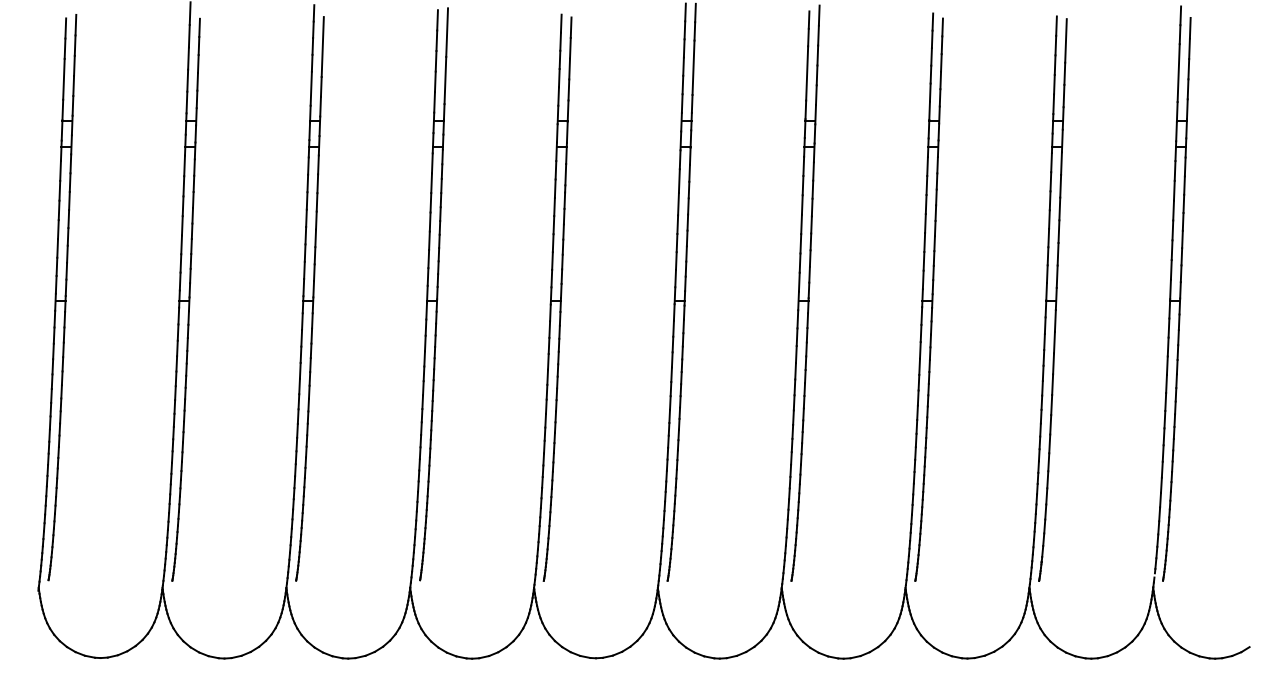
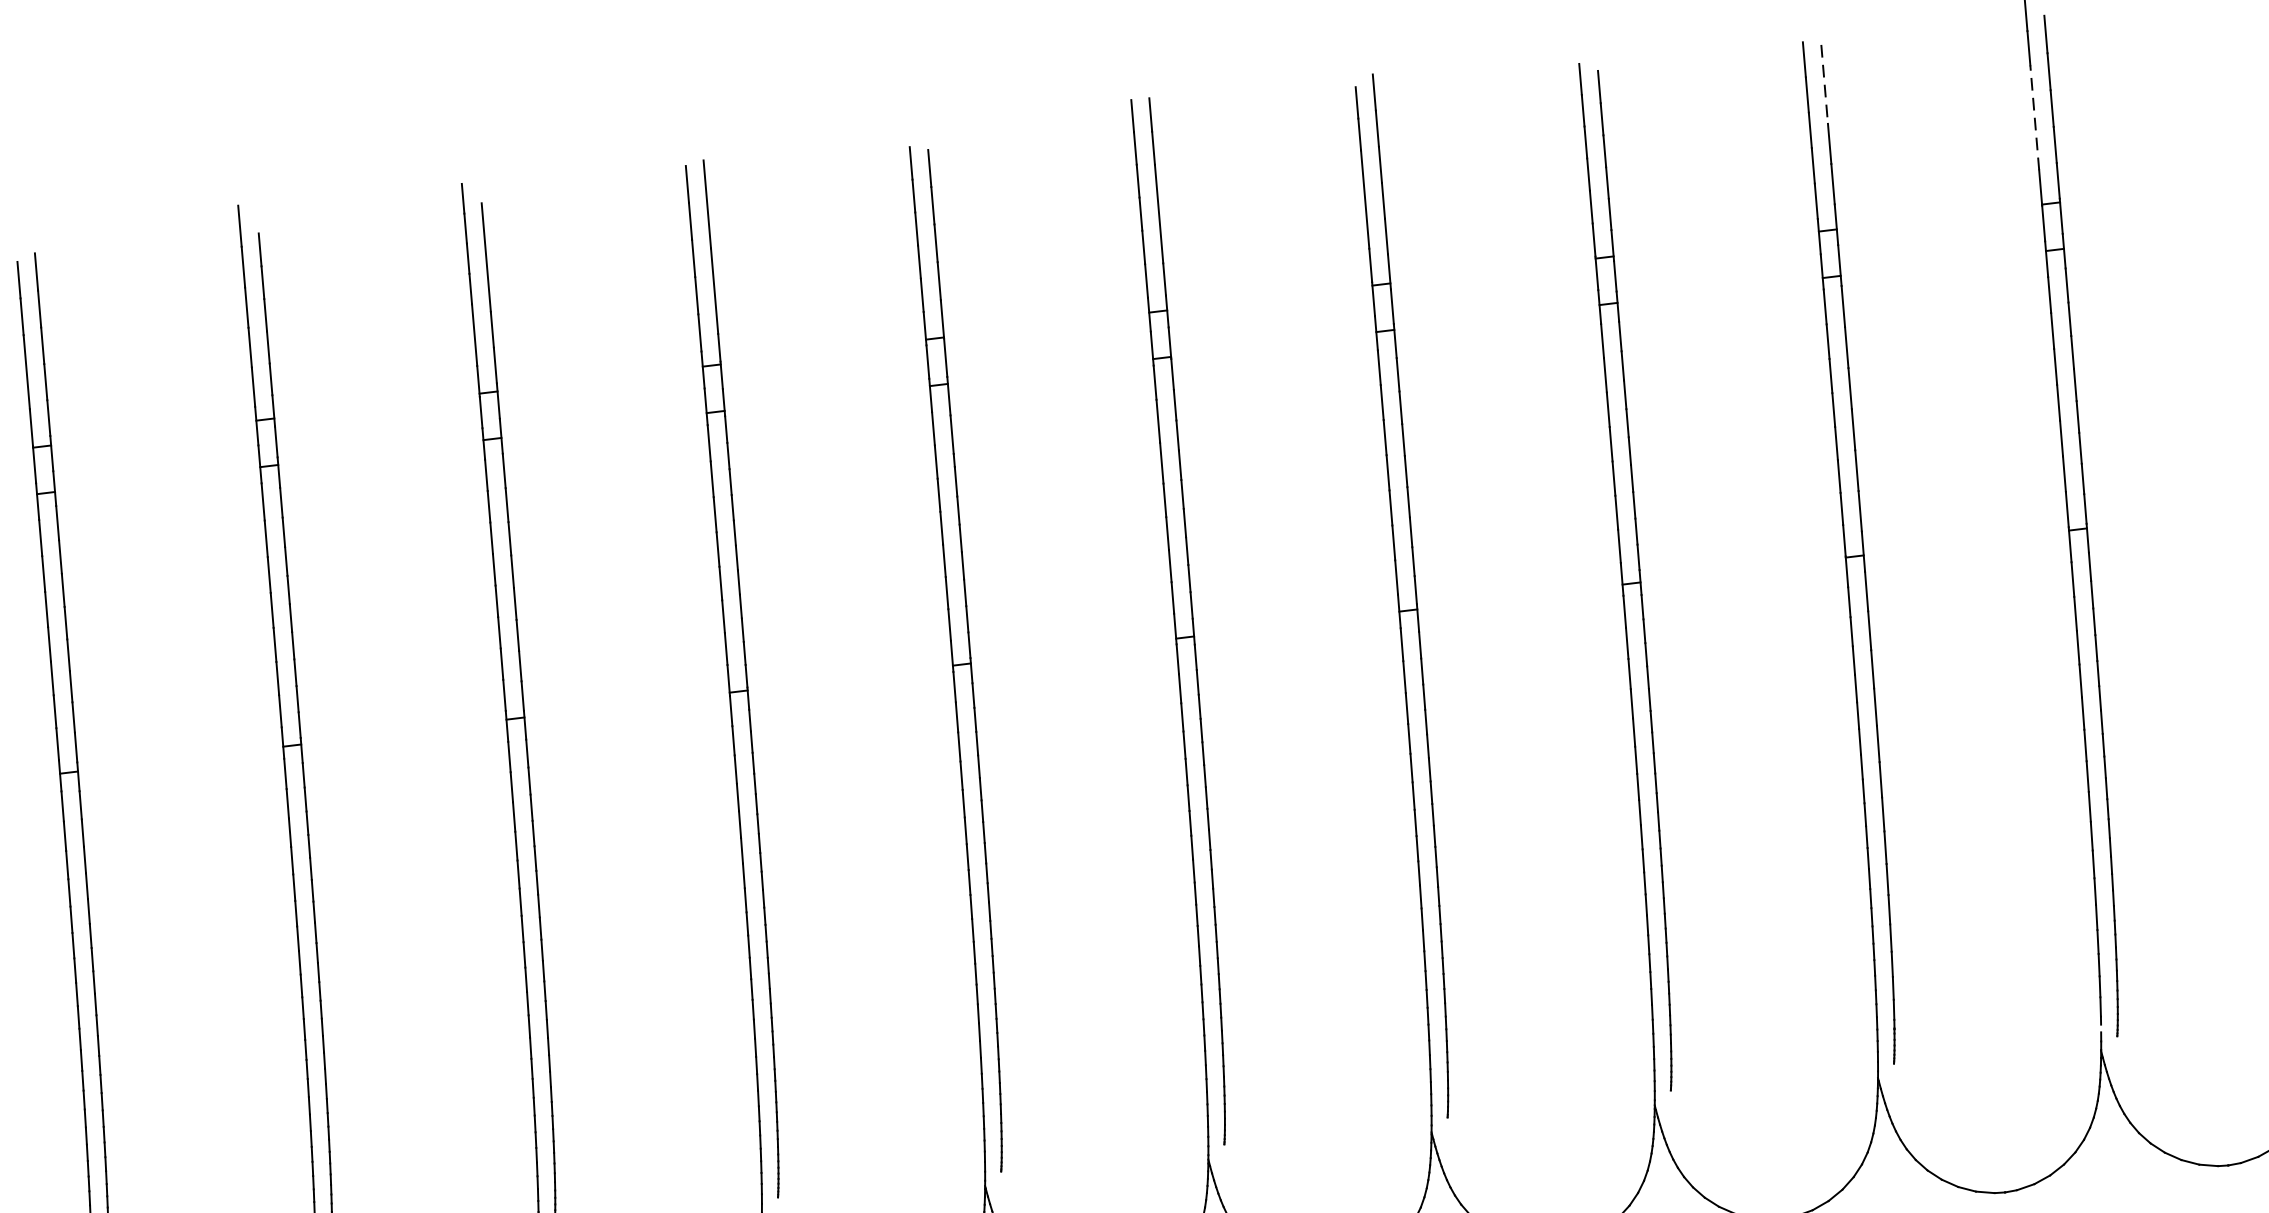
line: (1066, 40) -> (1825, 83), solid -> dashed
line: (1178, 73) -> (2034, 118), solid -> dashed

